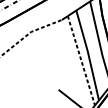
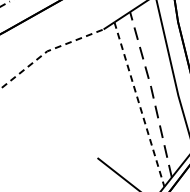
line: (88, 54) -> (152, 92), solid -> dashed

